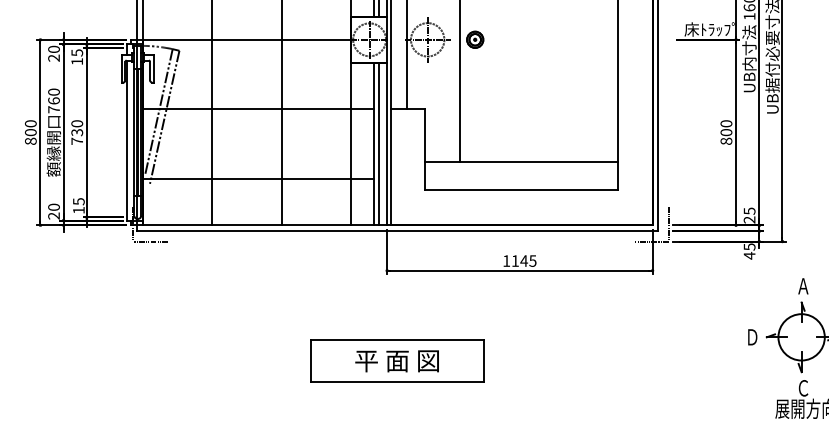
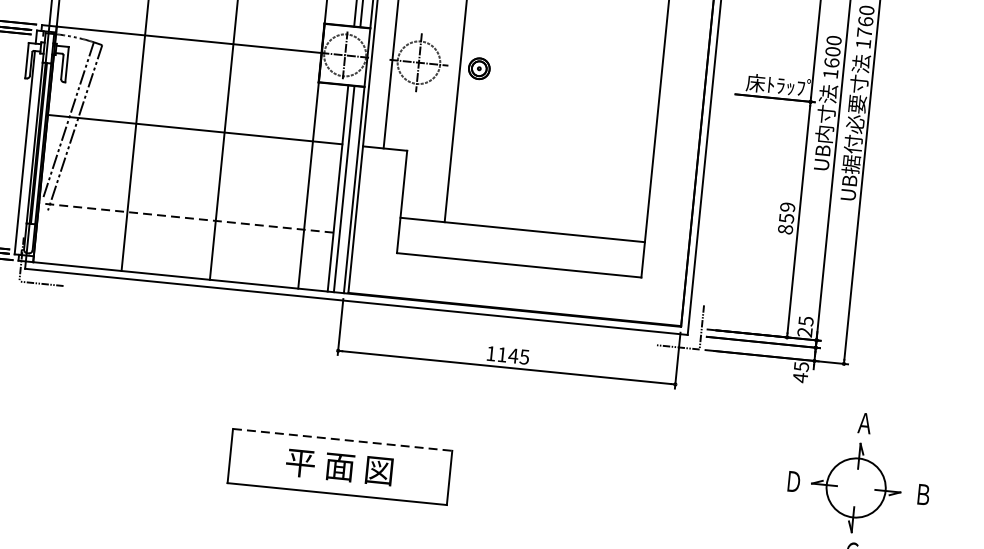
text: (726, 128) -> (787, 213), 800 -> 859
line: (258, 178) -> (186, 217), solid -> dashed
line: (398, 339) -> (343, 439), solid -> dashed

